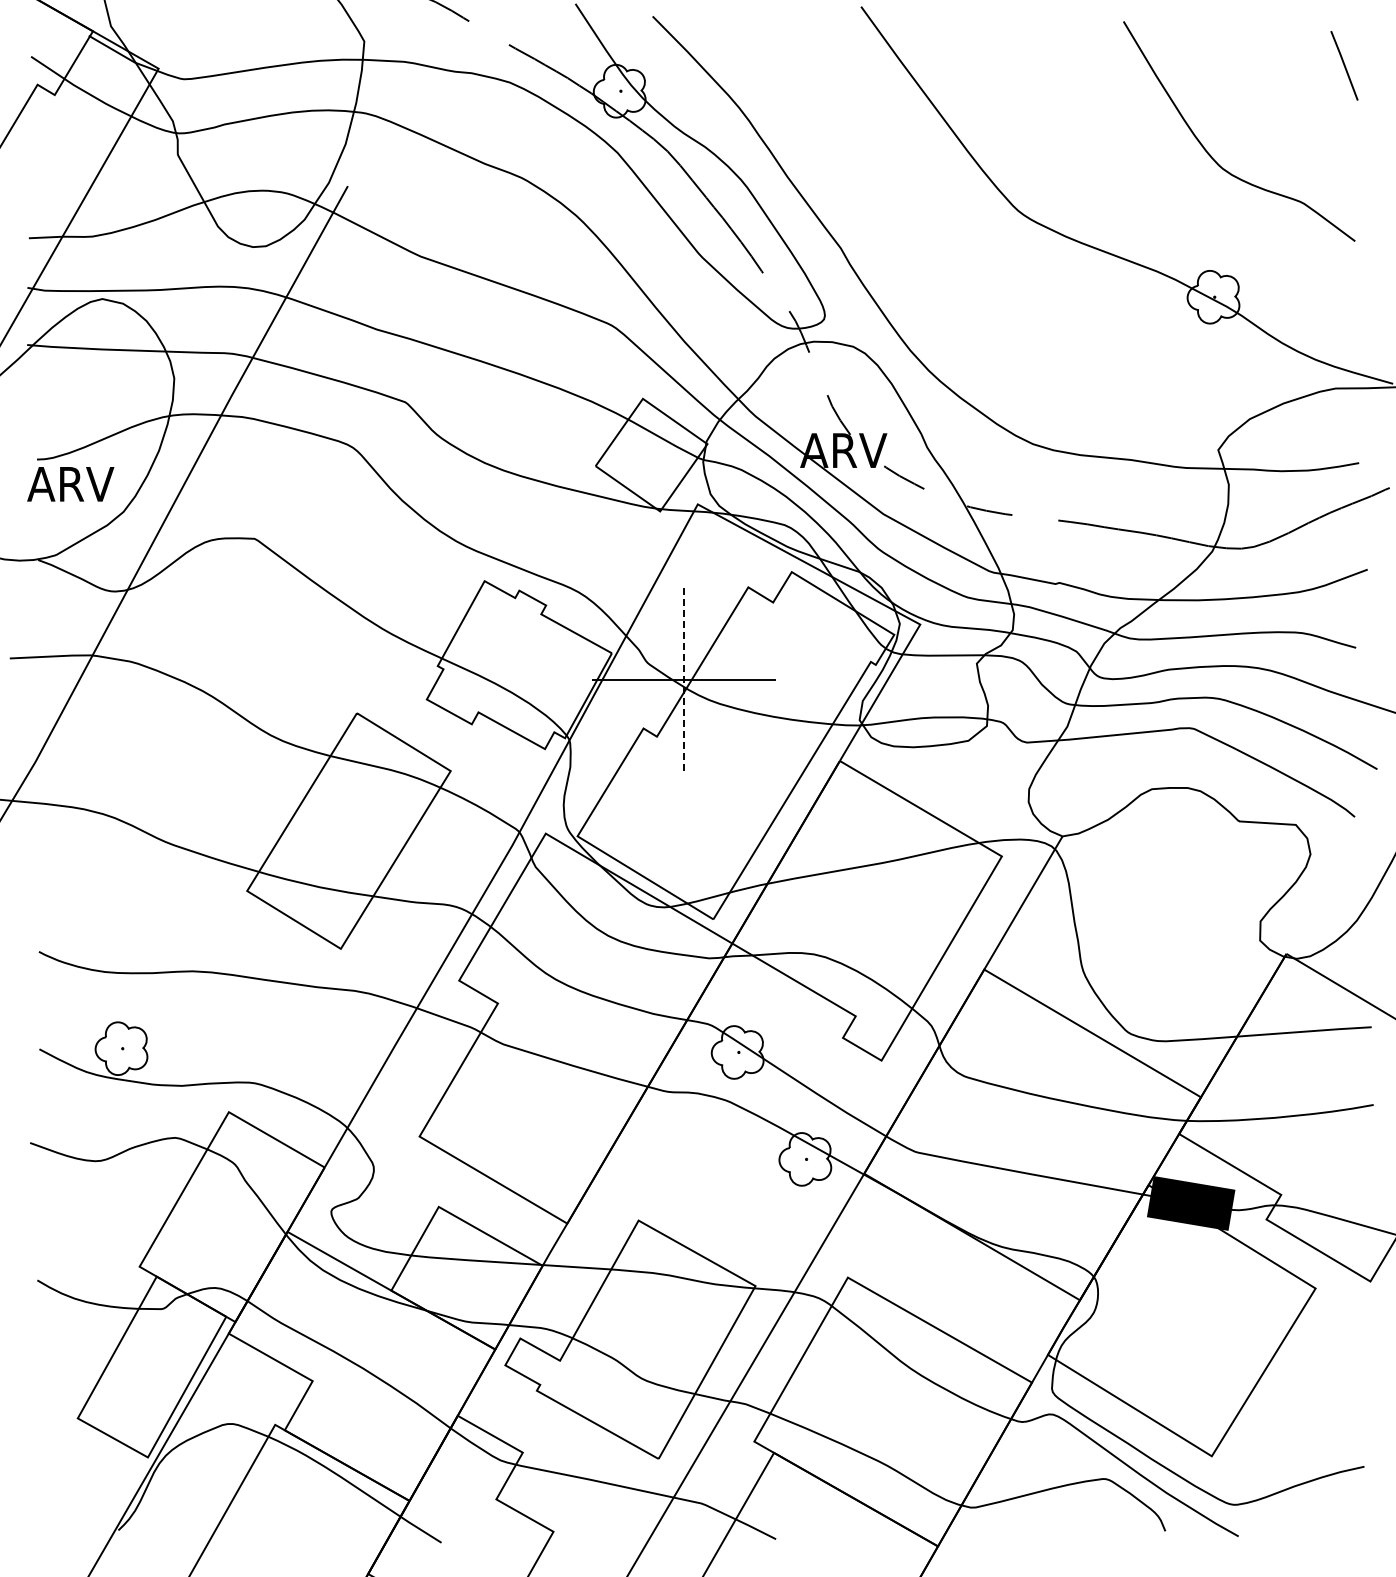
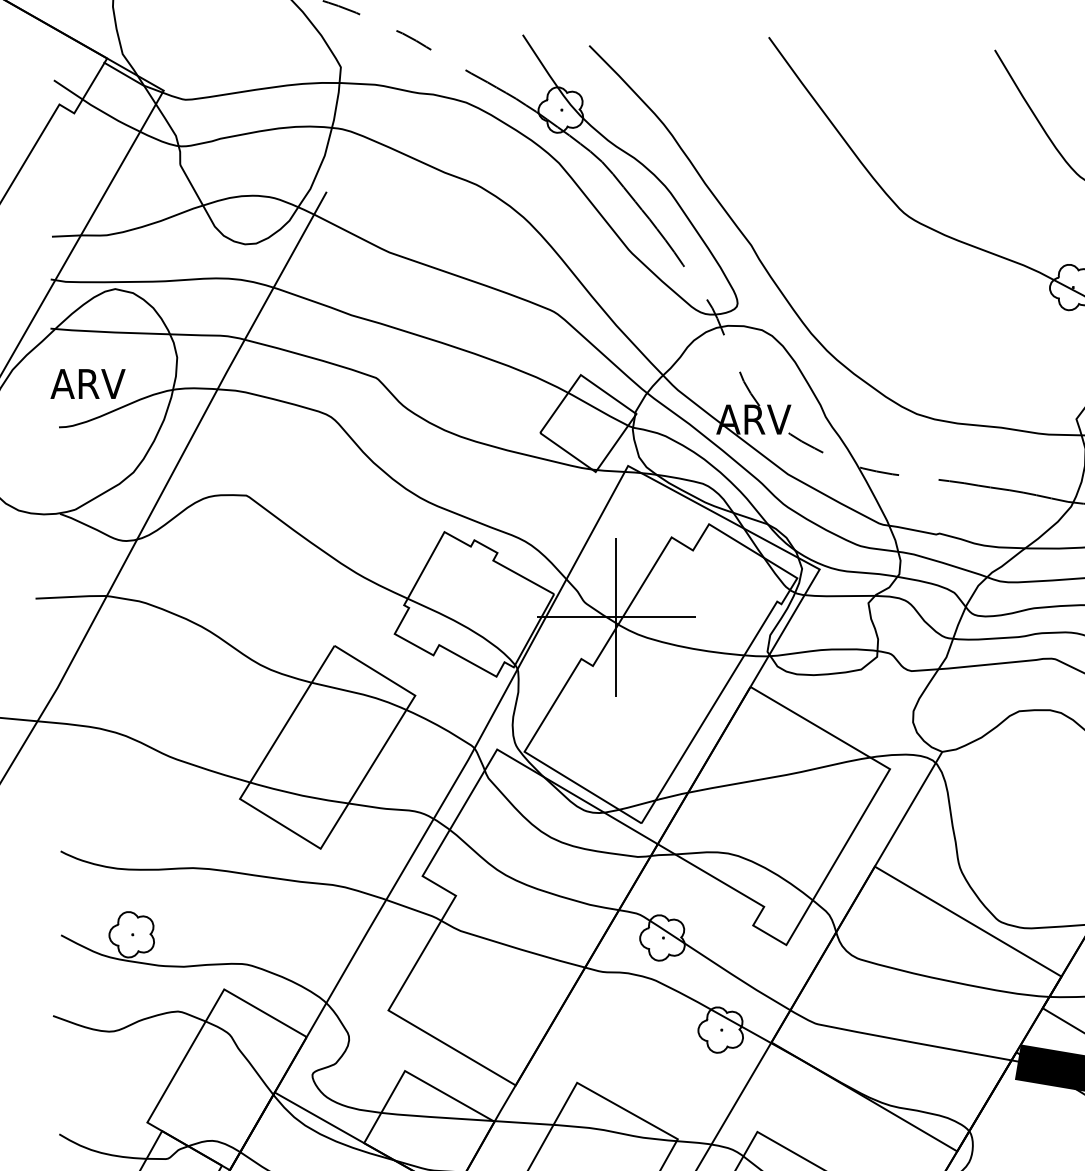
text: (70, 484) -> (87, 384), moved
line: (683, 680) -> (615, 617), dashed -> solid

